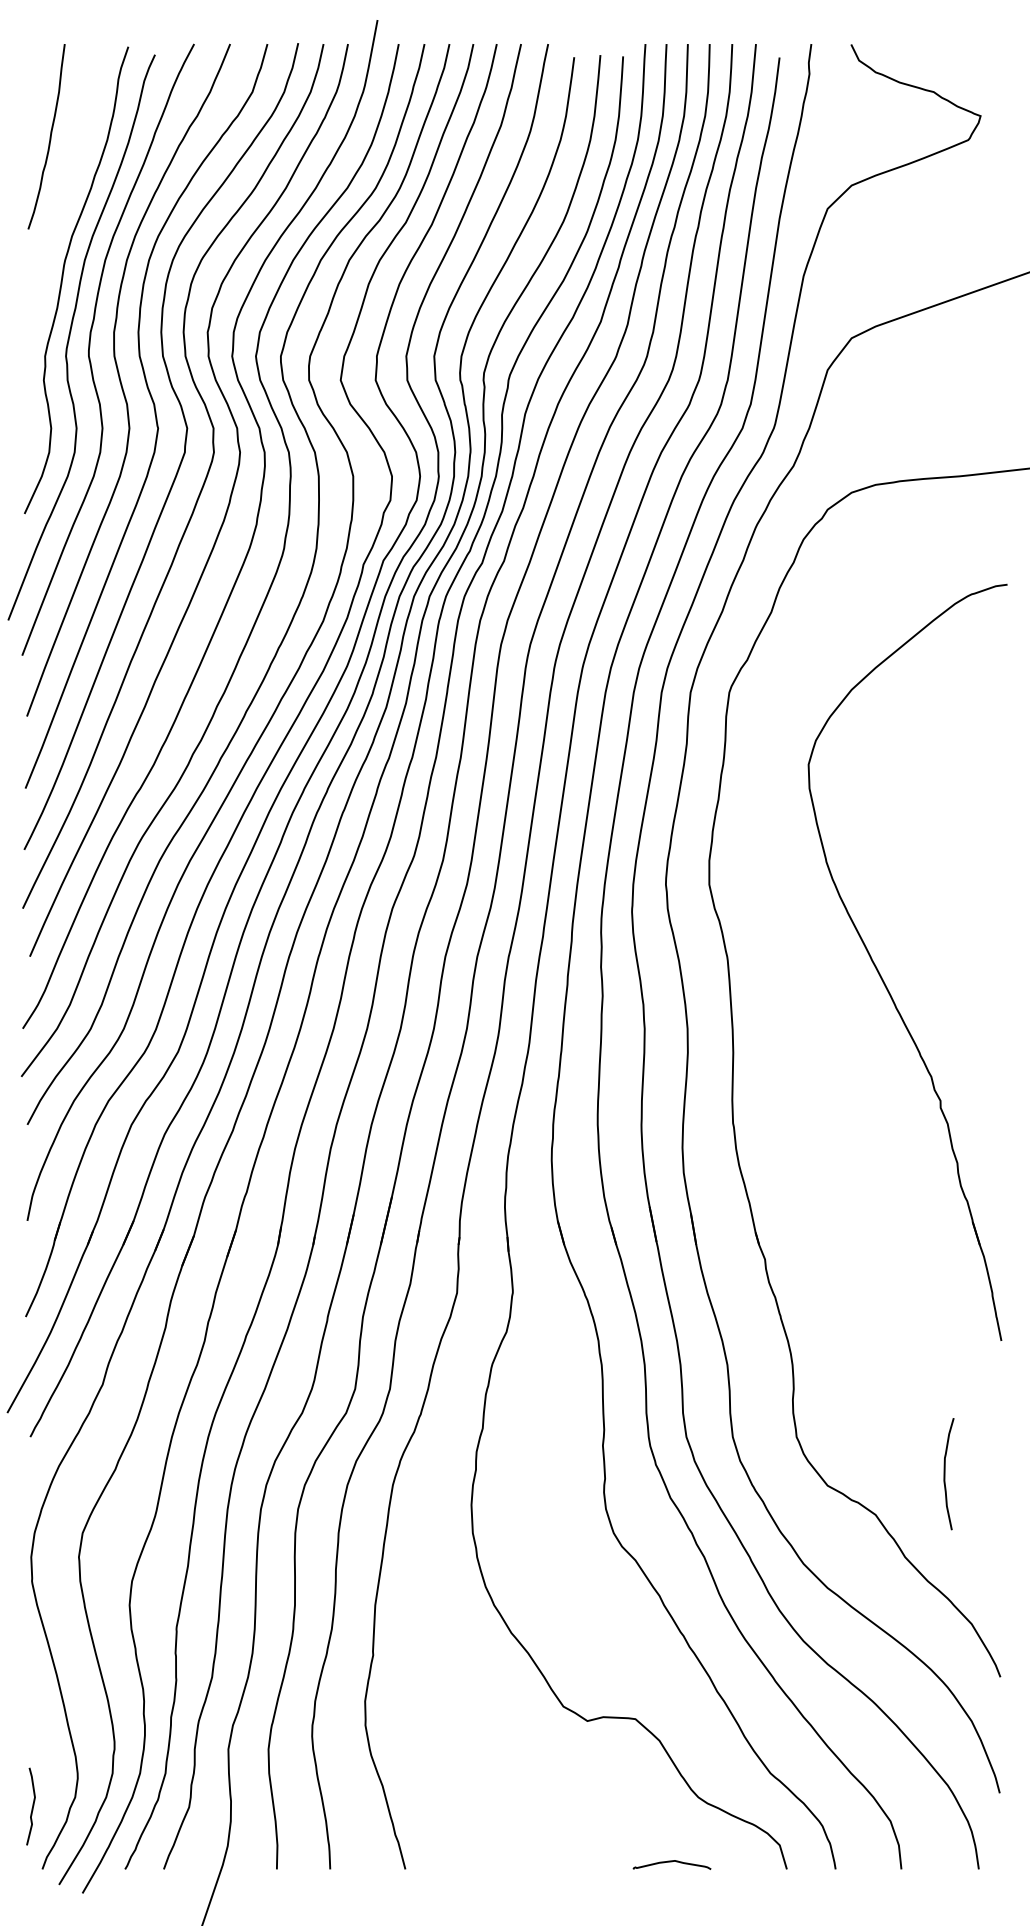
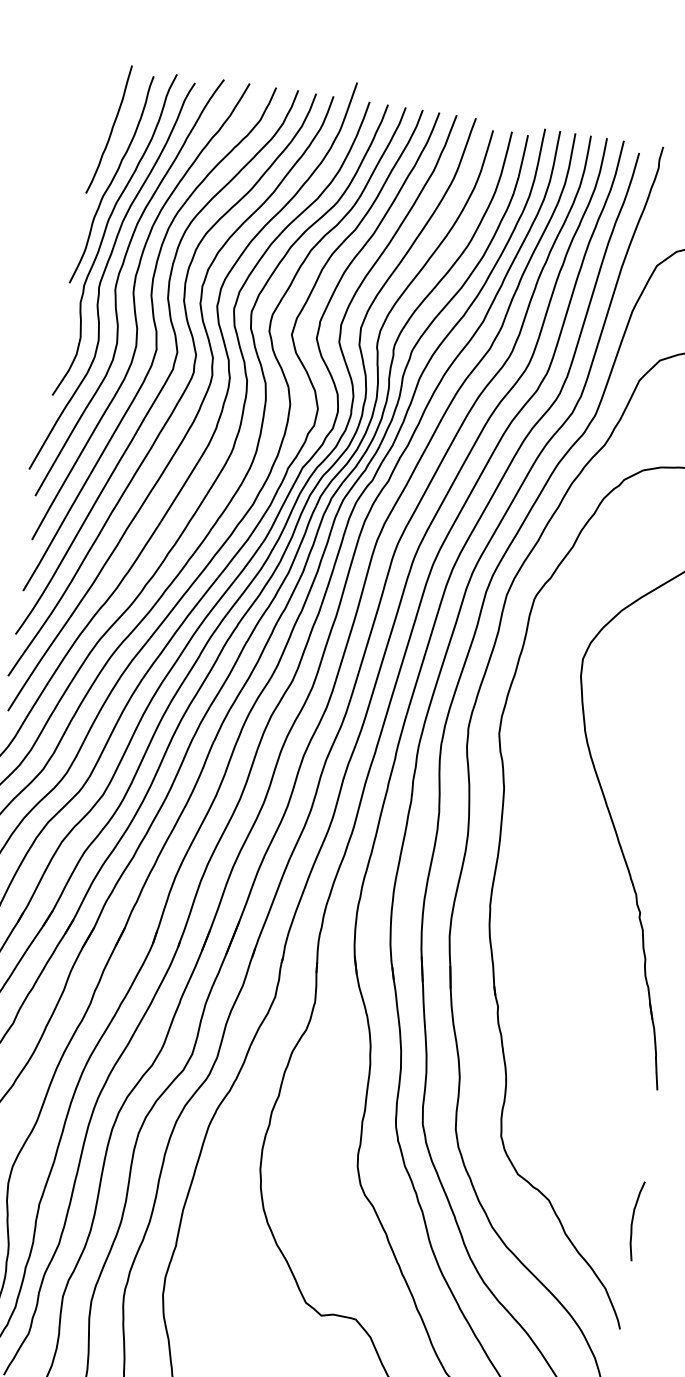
curve: (61, 205) -> (112, 180), added
curve: (945, 1474) -> (633, 1220), moved

